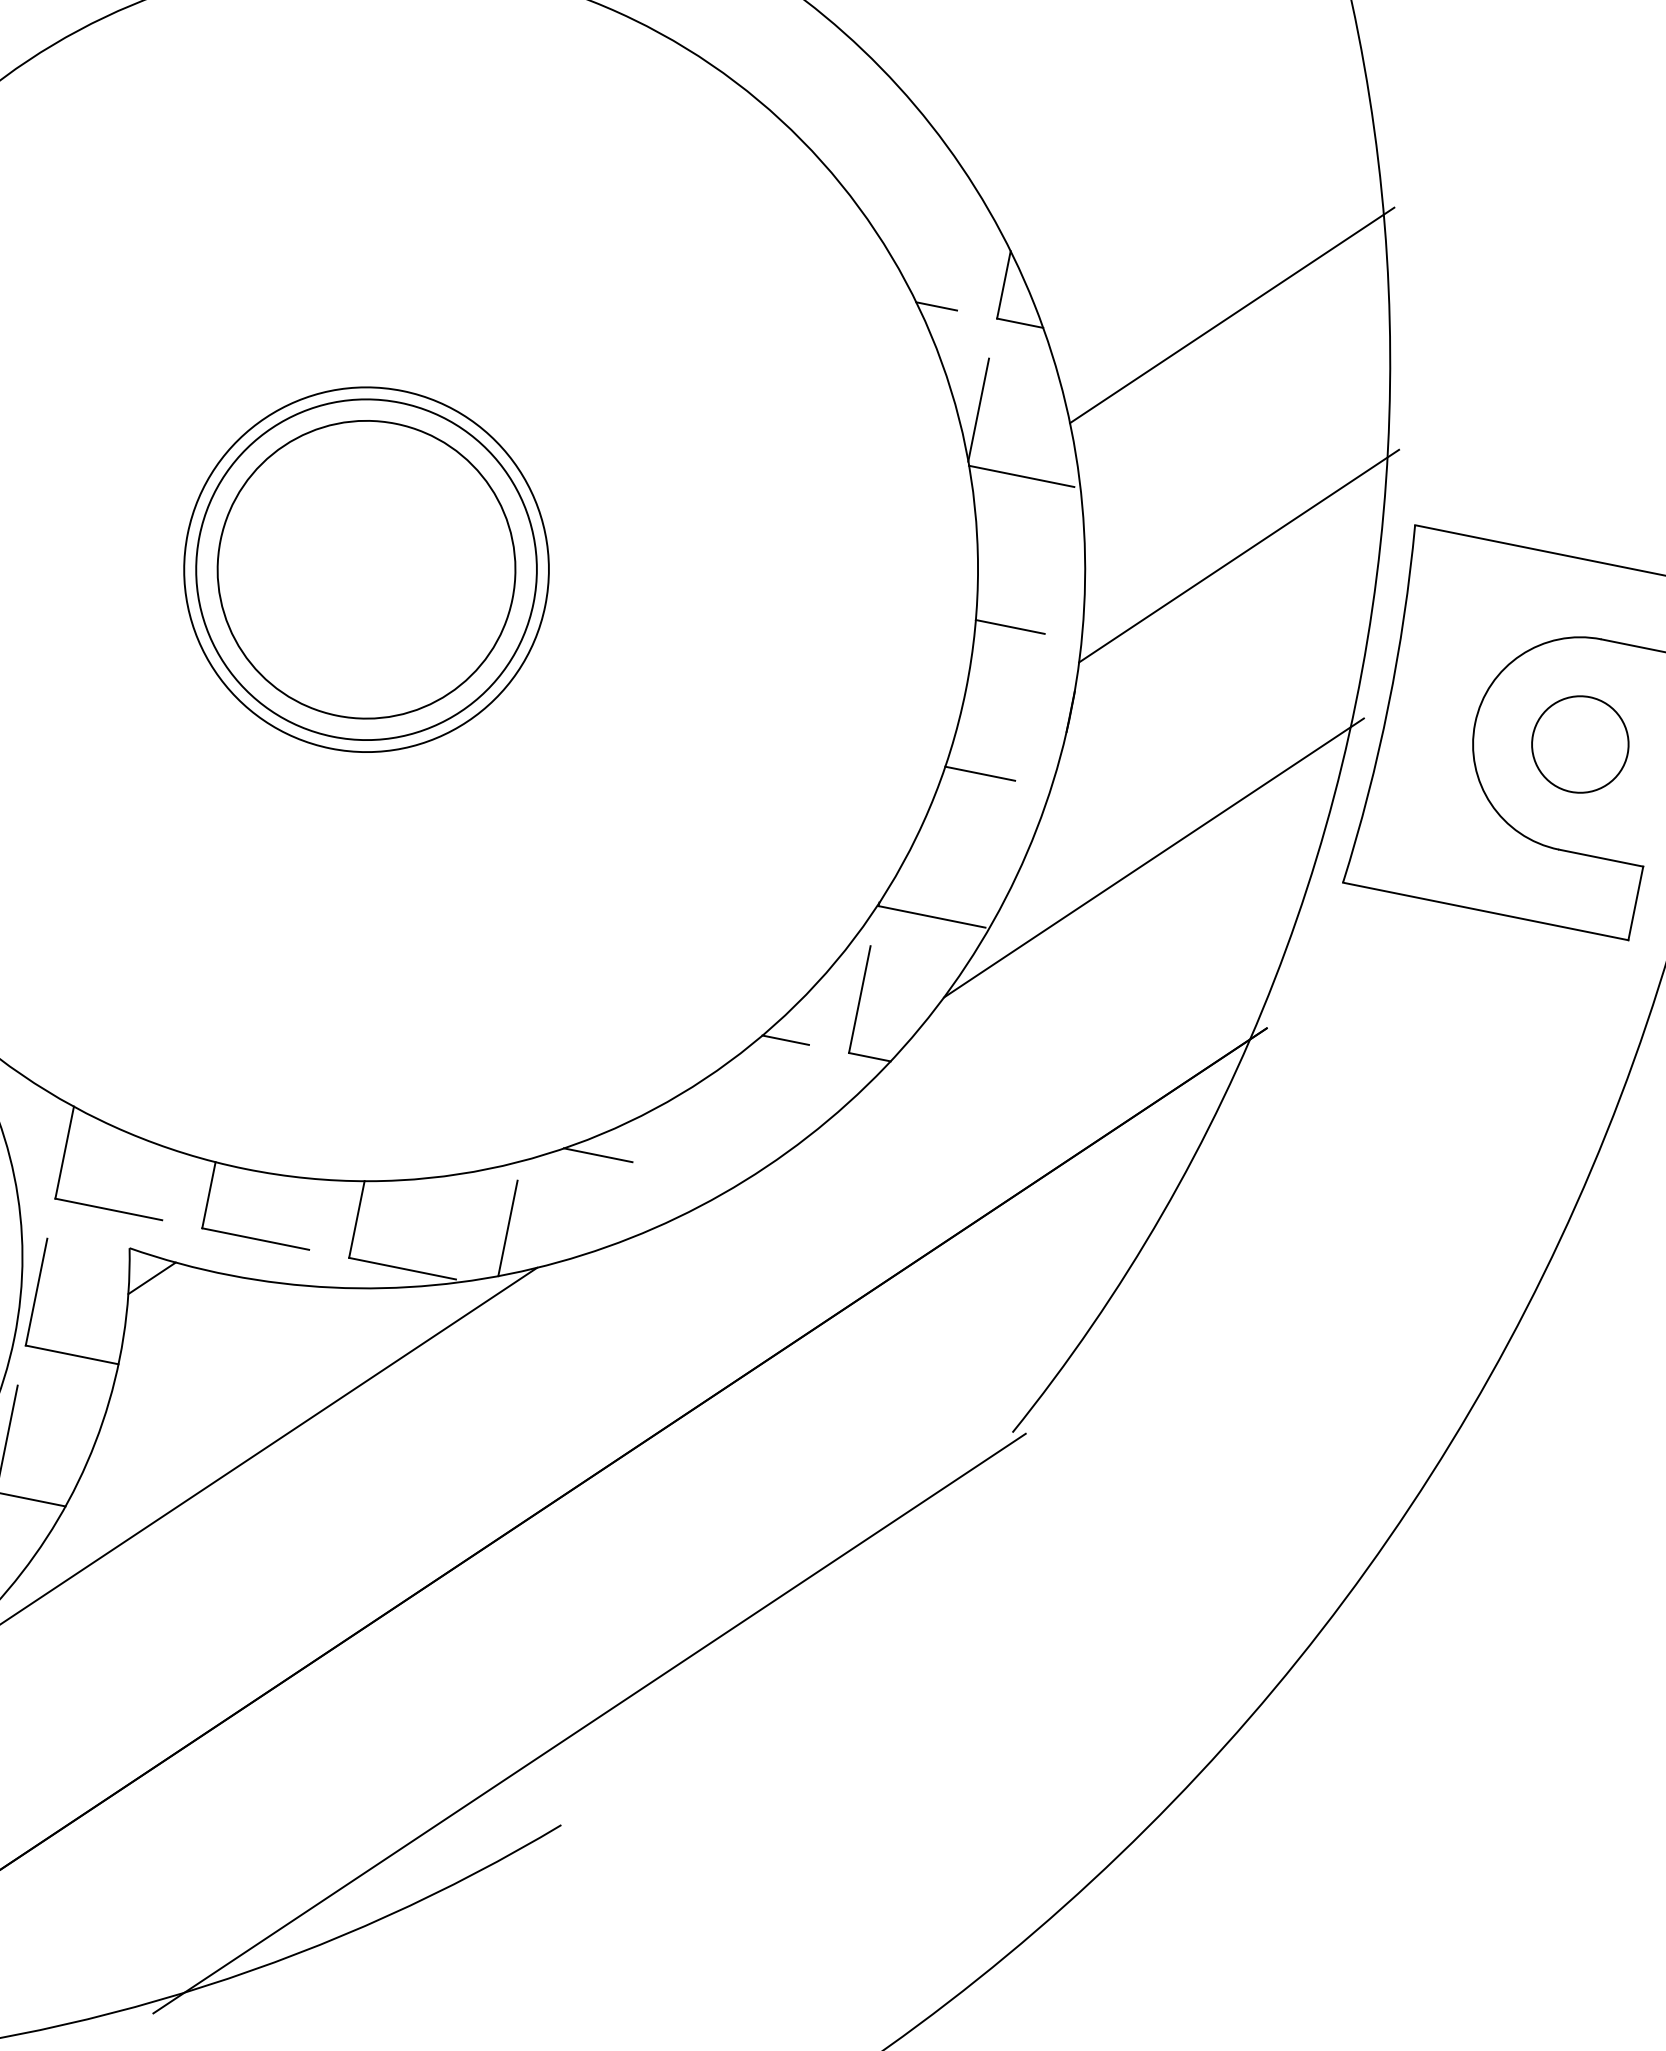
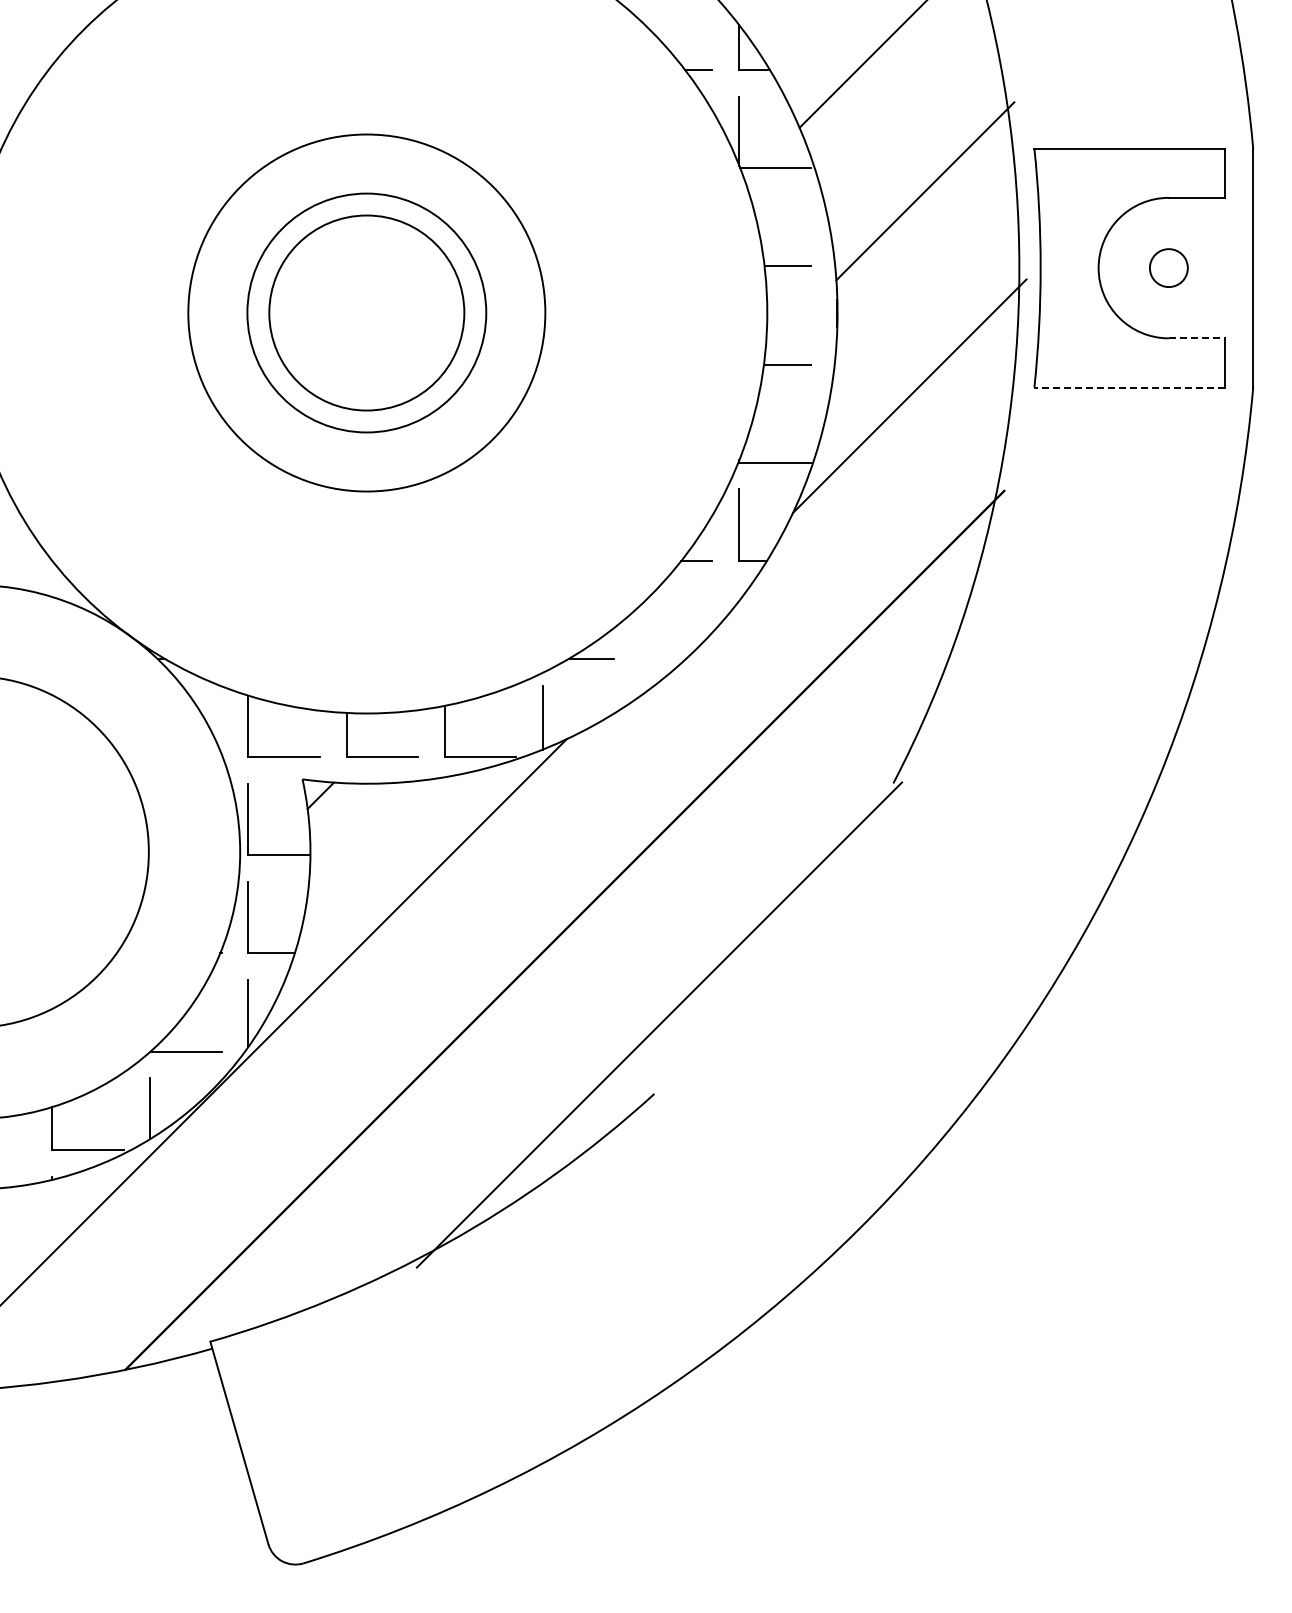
circle: (366, 568) -> (366, 312), size x1.6
circle: (1579, 743) -> (1168, 267), size x0.6
line: (1601, 858) -> (1197, 338), solid -> dashed
line: (1485, 911) -> (1129, 387), solid -> dashed

